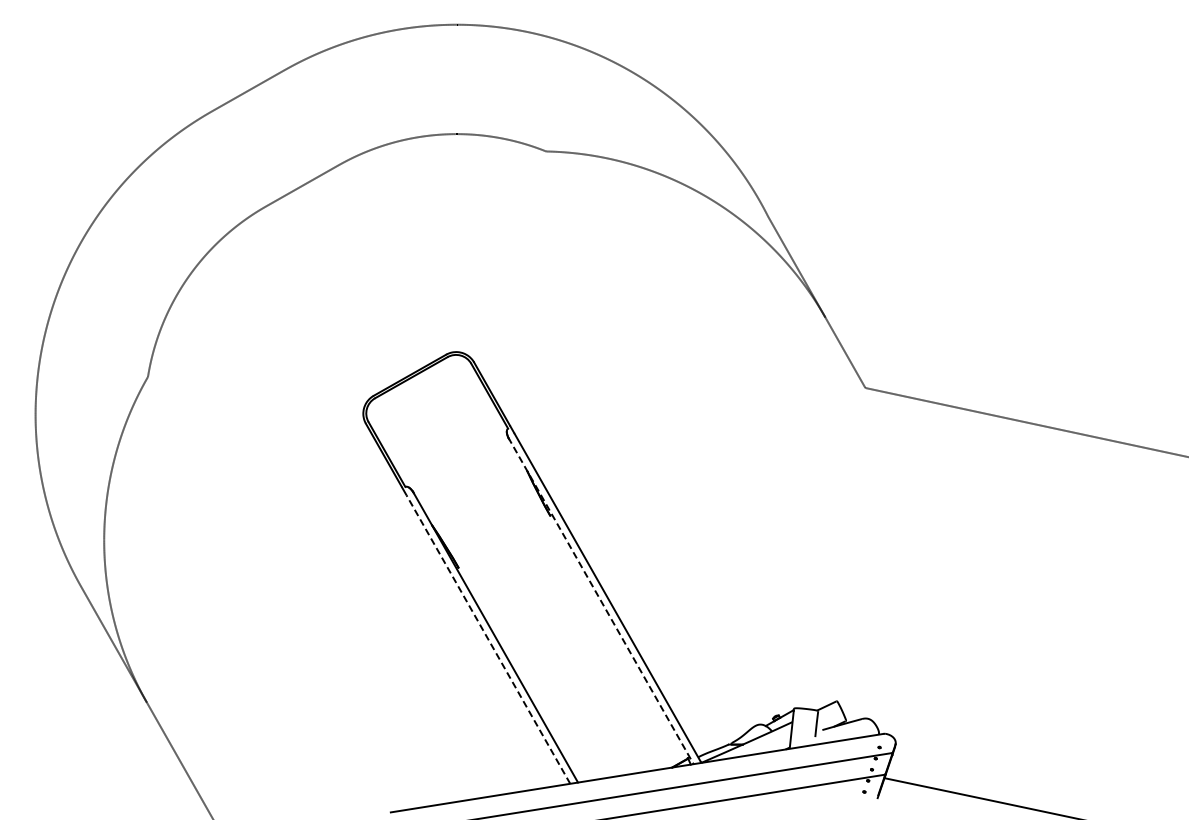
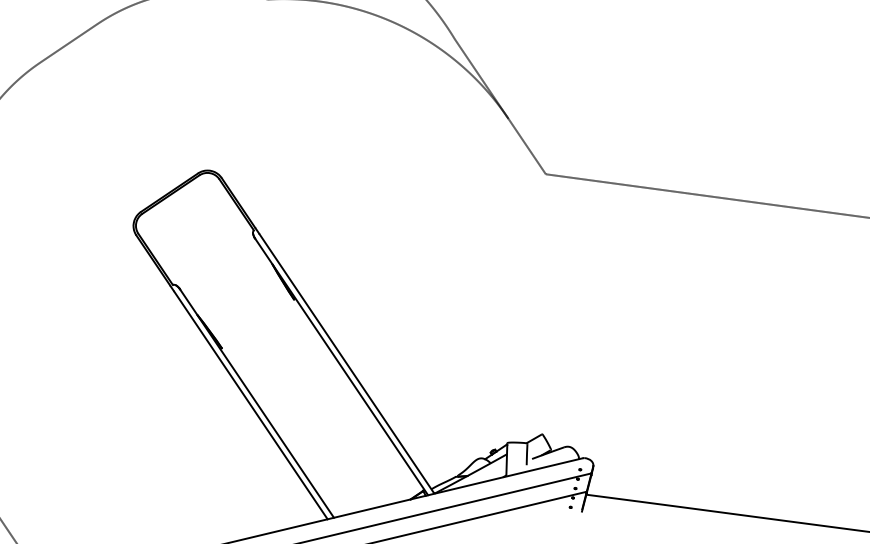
line: (600, 600) -> (340, 366), dashed -> solid
line: (488, 639) -> (251, 405), dashed -> solid

